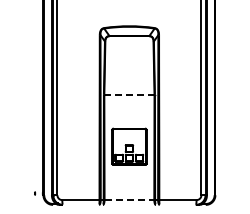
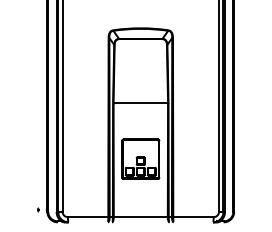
line: (129, 94) -> (140, 102), dashed -> solid
line: (129, 200) -> (140, 217), dashed -> solid

